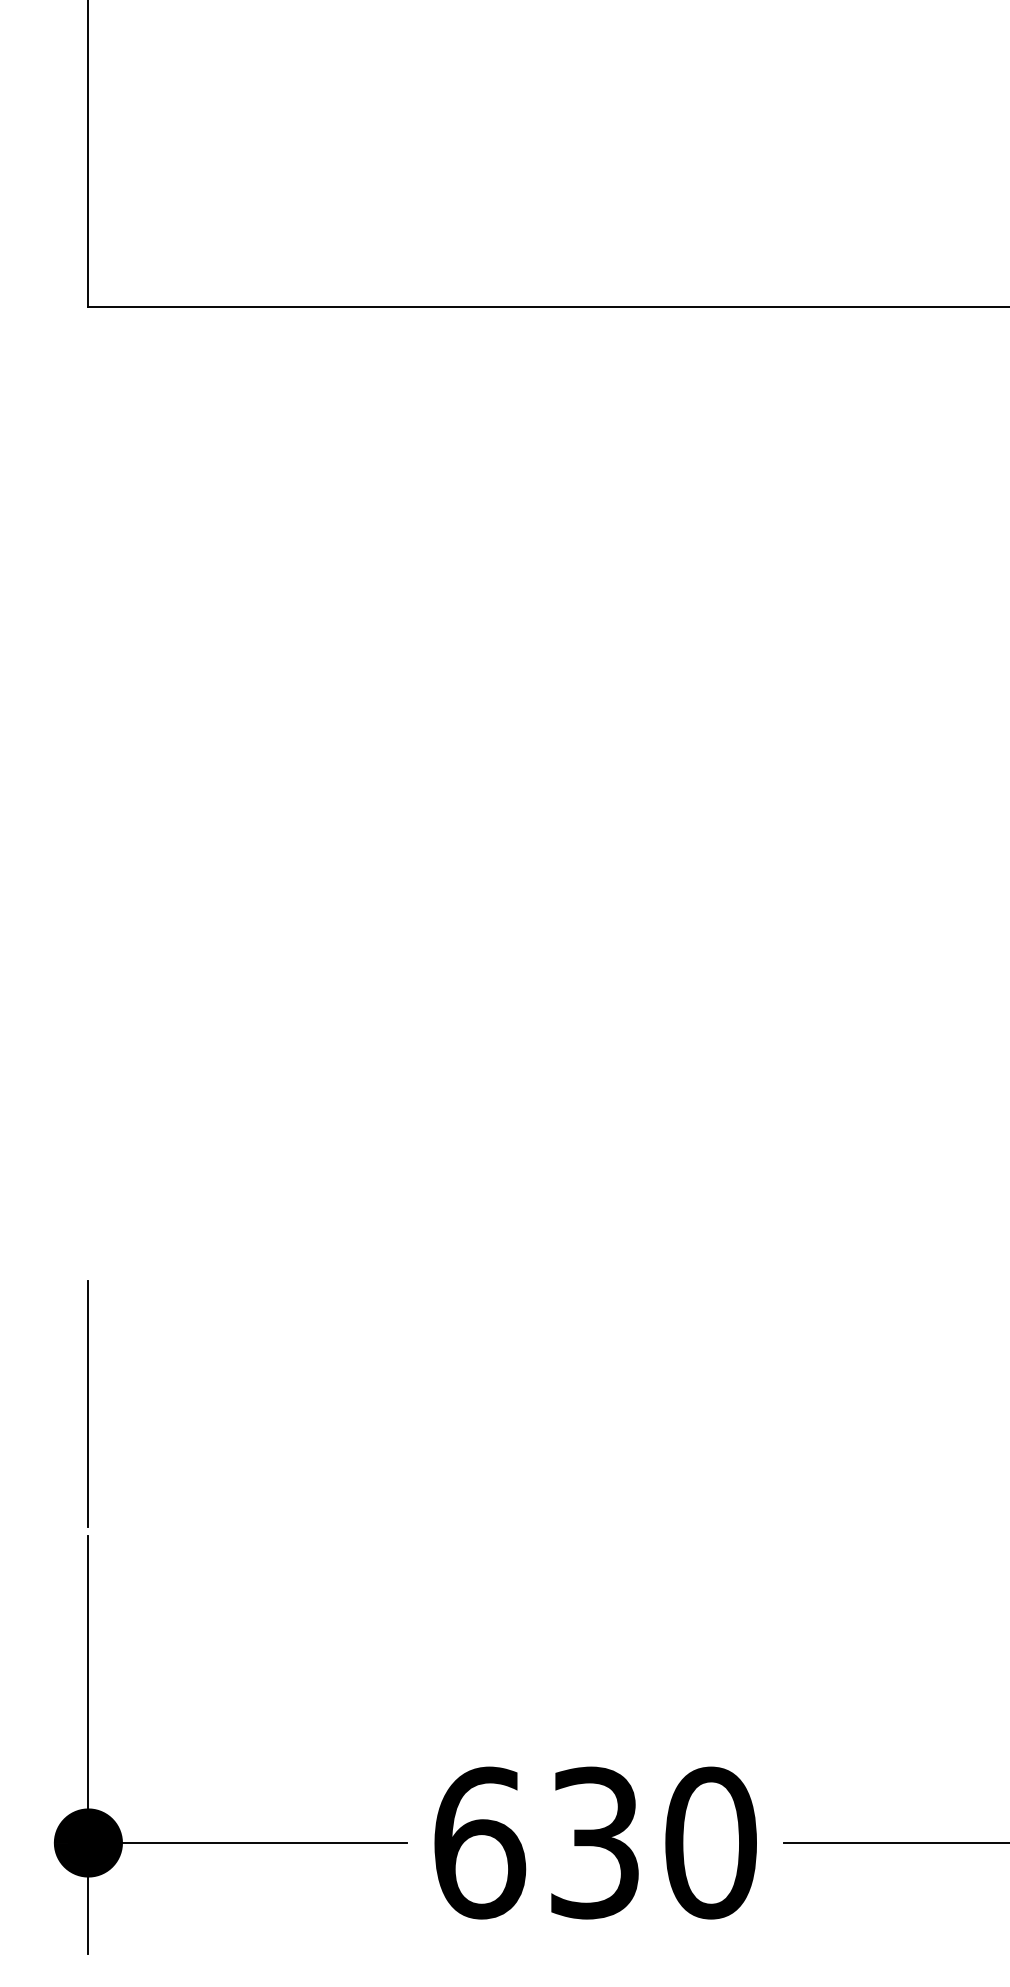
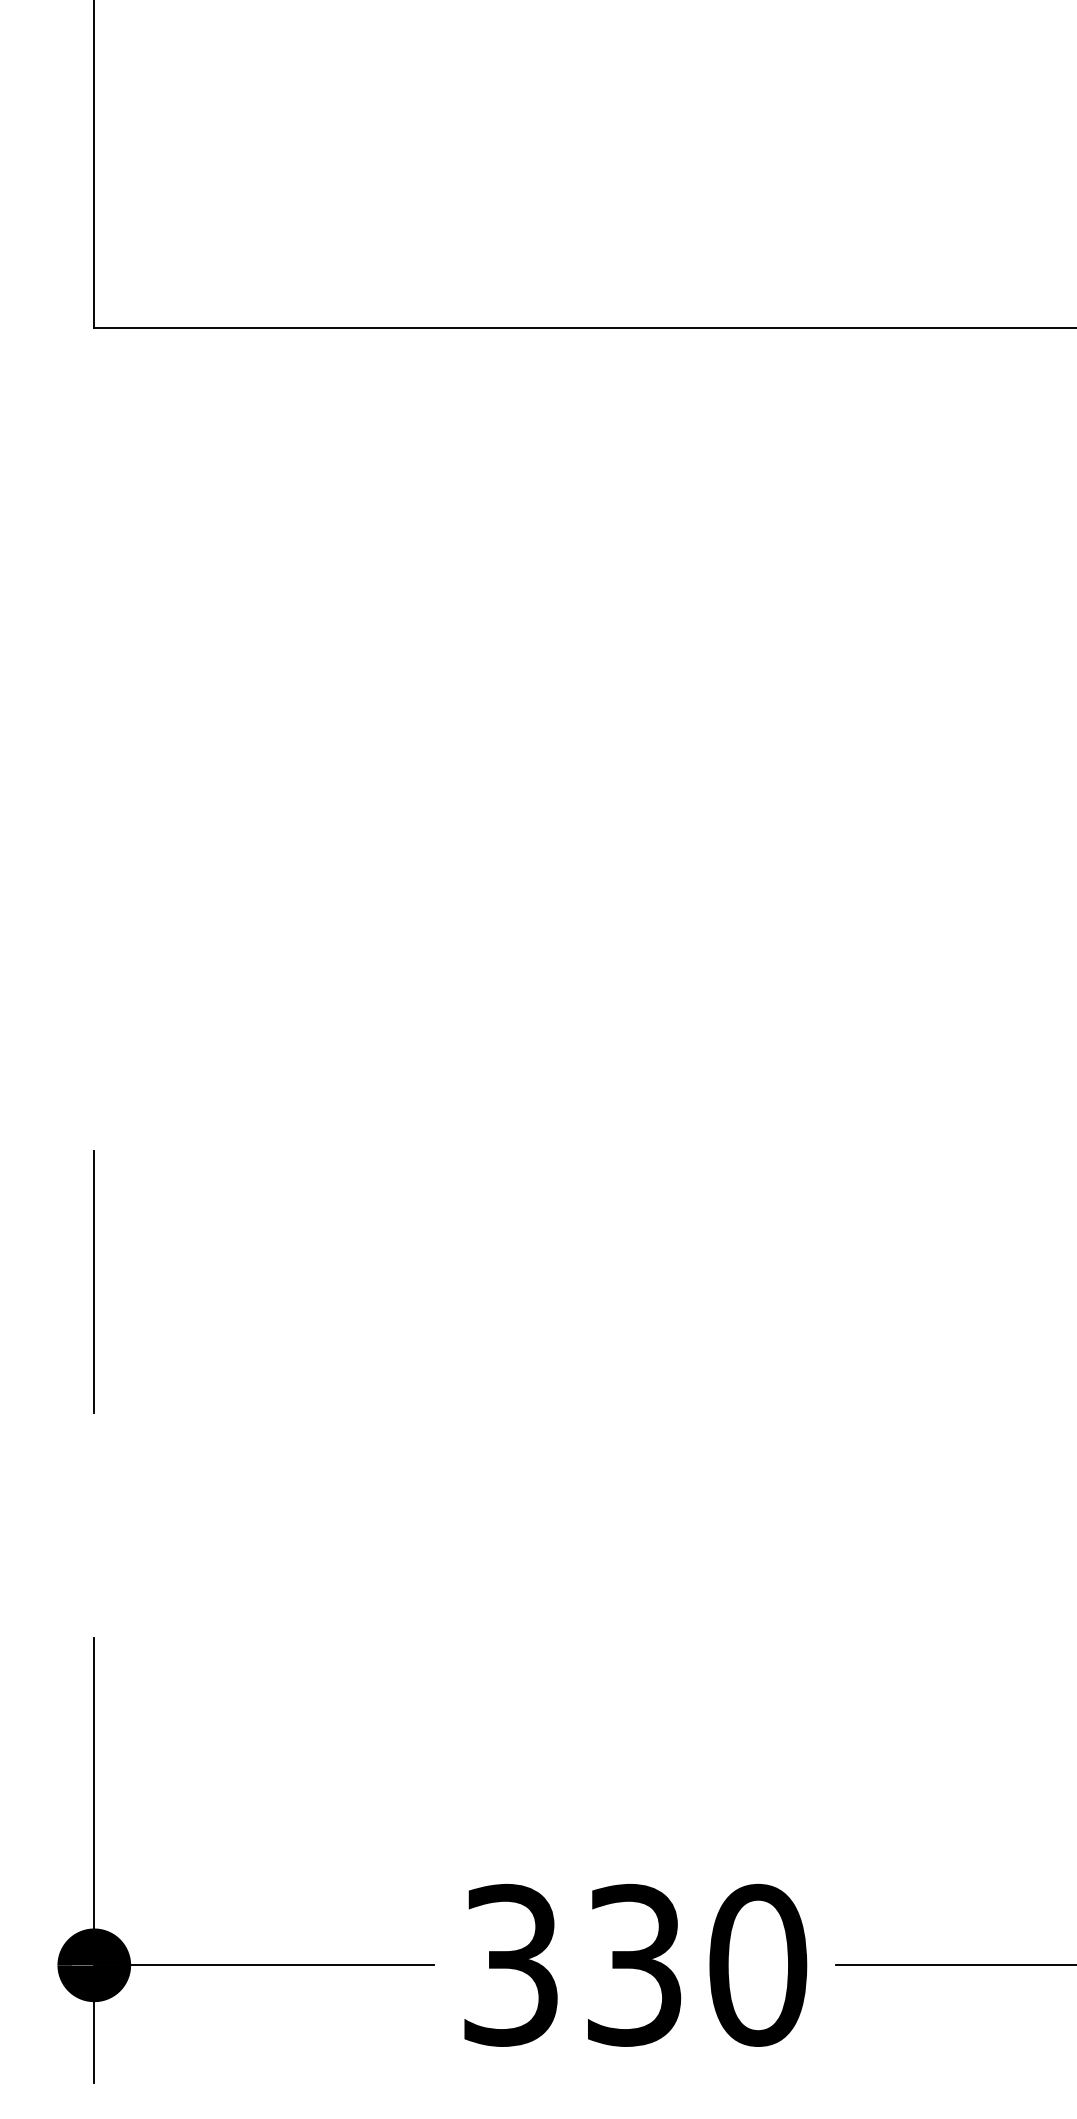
line: (87, 1403) -> (93, 1281), moved
text: (480, 1842) -> (512, 1964), 630 -> 330

